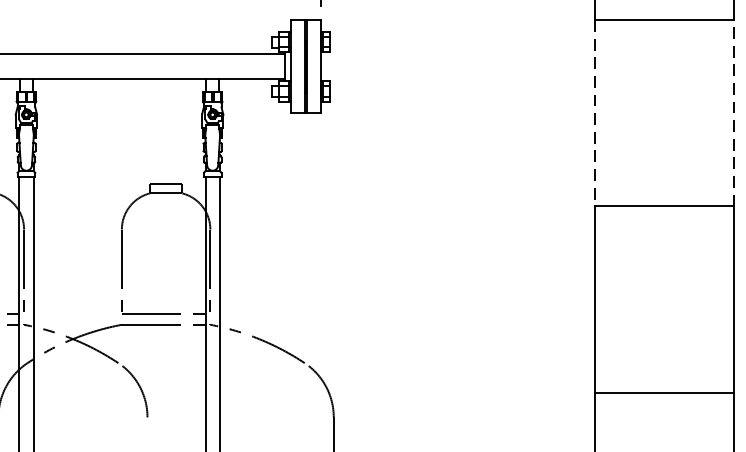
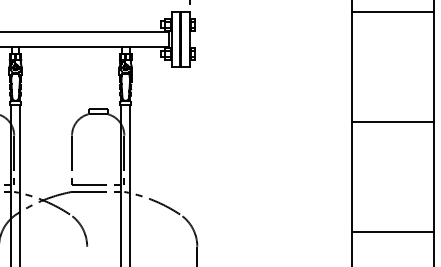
line: (734, 112) -> (434, 66), dashed -> solid
line: (594, 114) -> (351, 67), dashed -> solid

